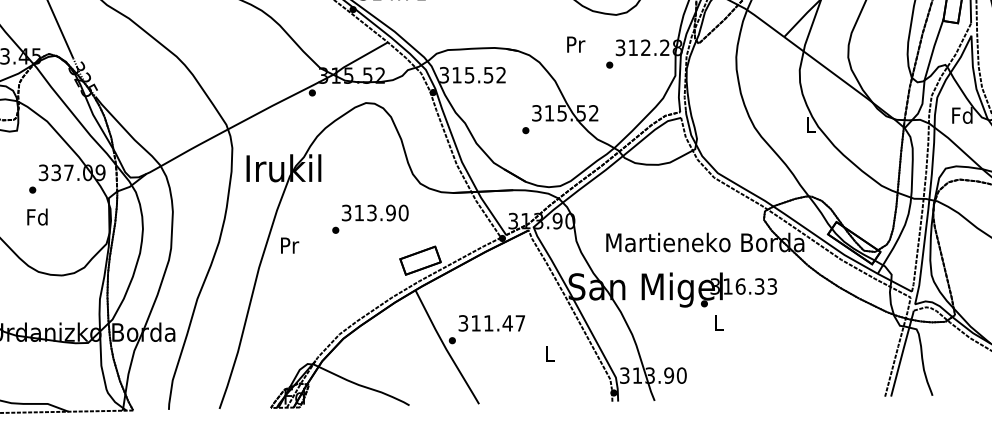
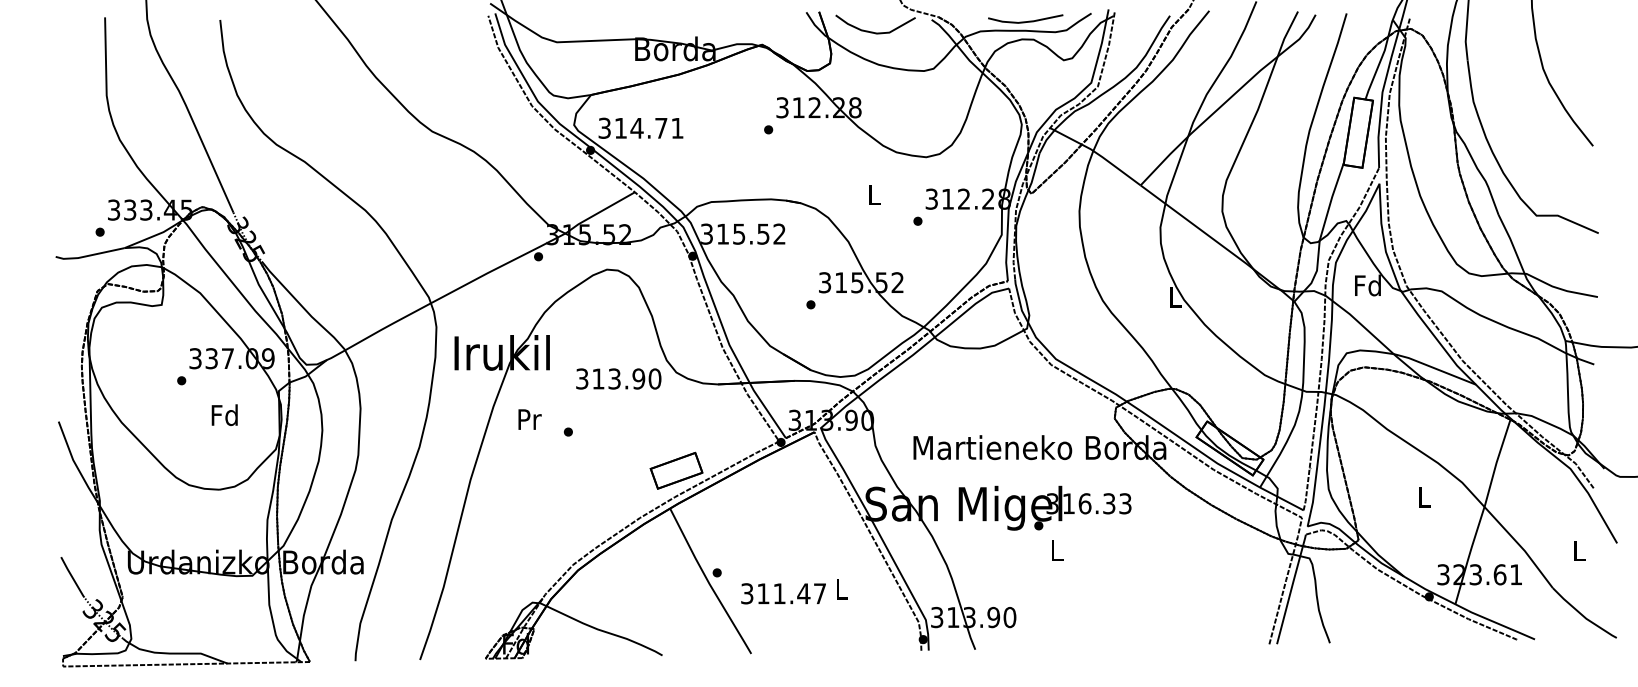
text: (575, 44) -> (874, 194), Pr -> L
text: (375, 212) -> (618, 378), moved
text: (37, 216) -> (224, 414), moved
text: (289, 245) -> (529, 419), moved
text: (491, 323) -> (783, 593), moved

